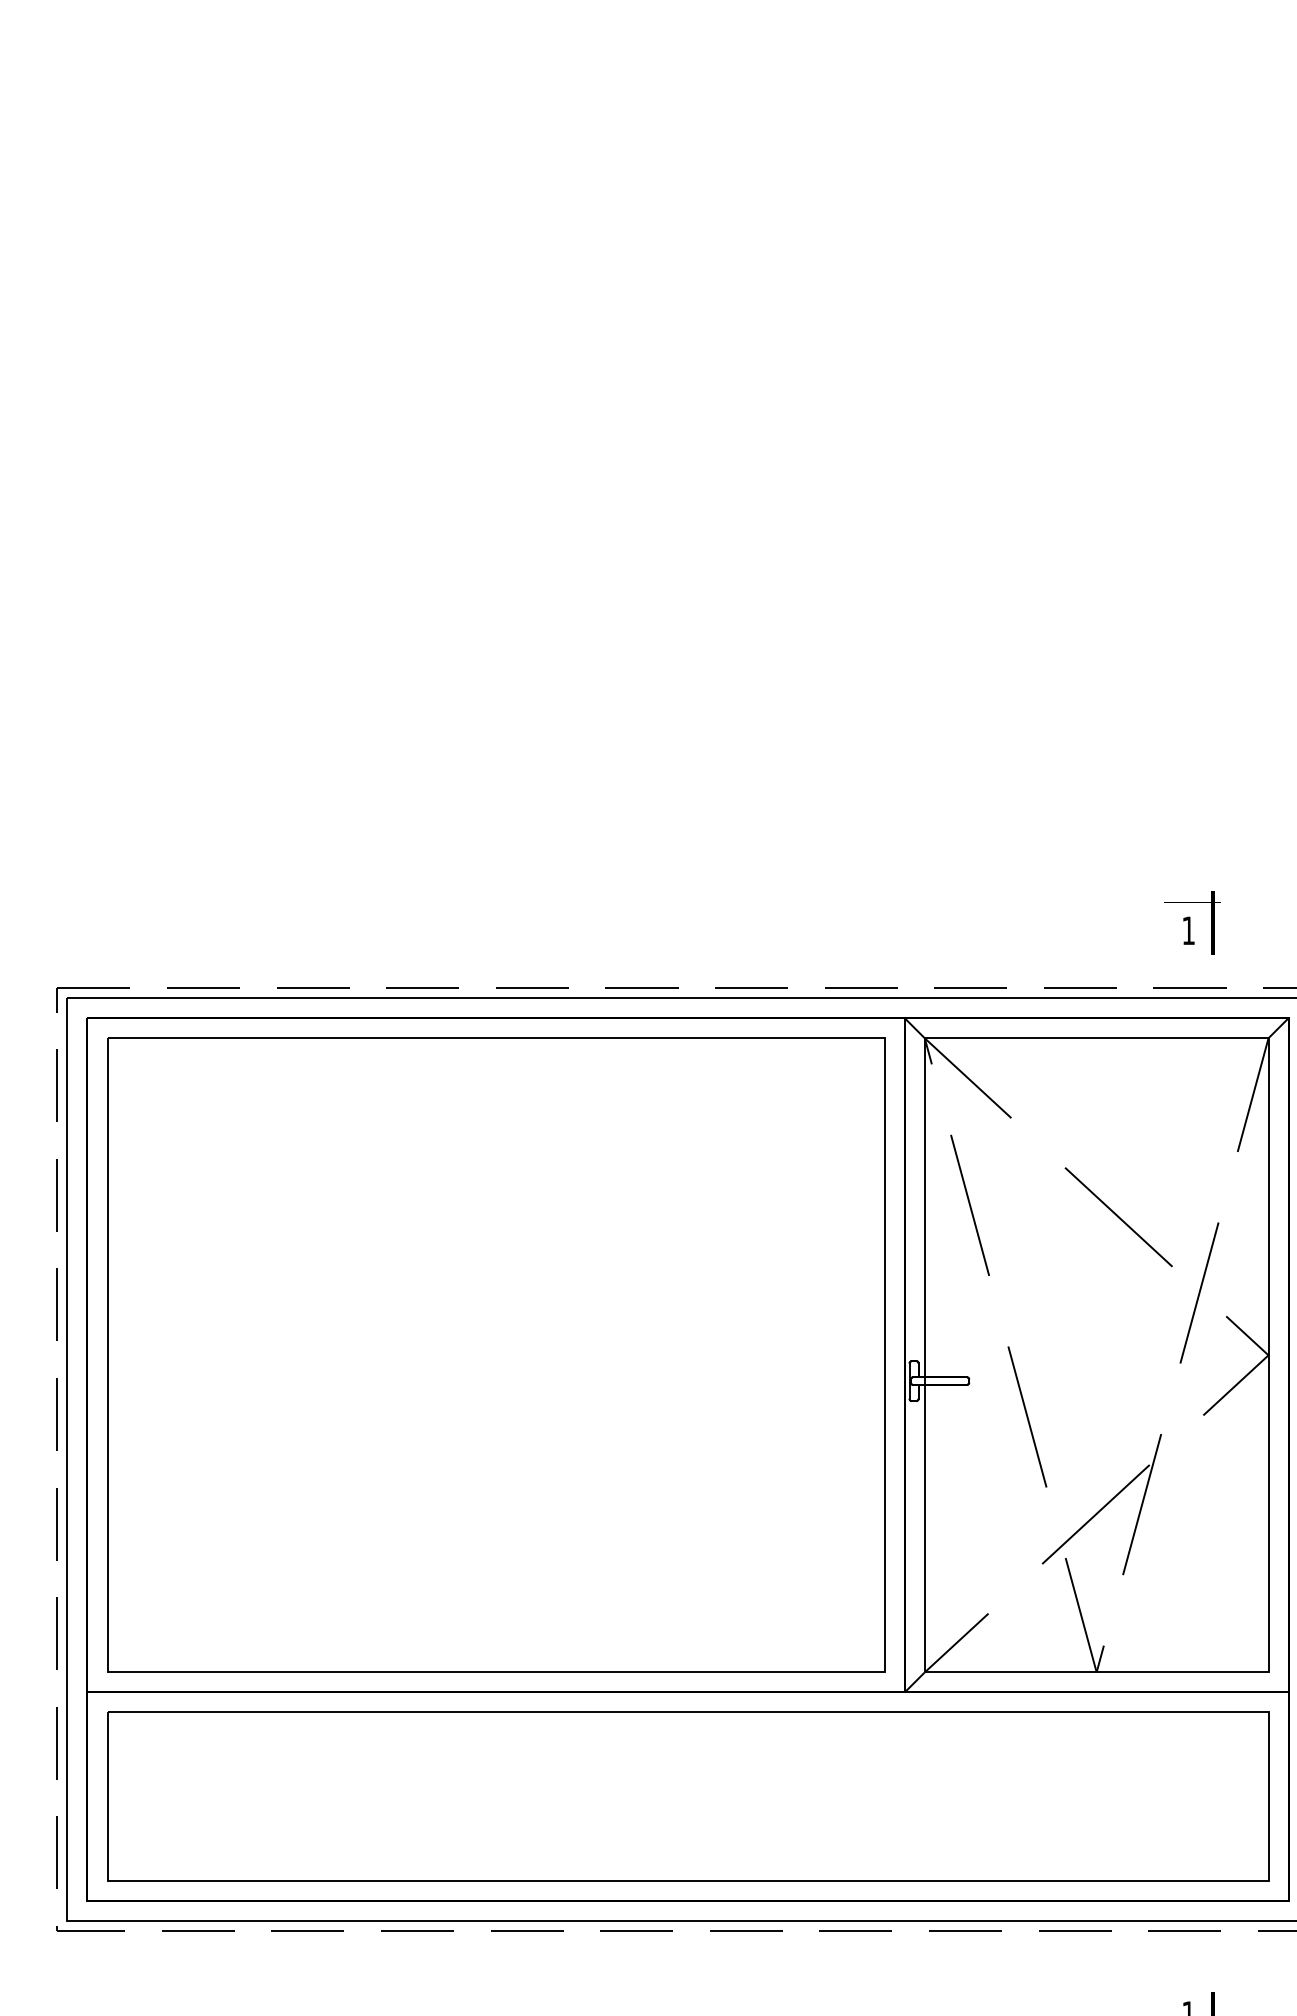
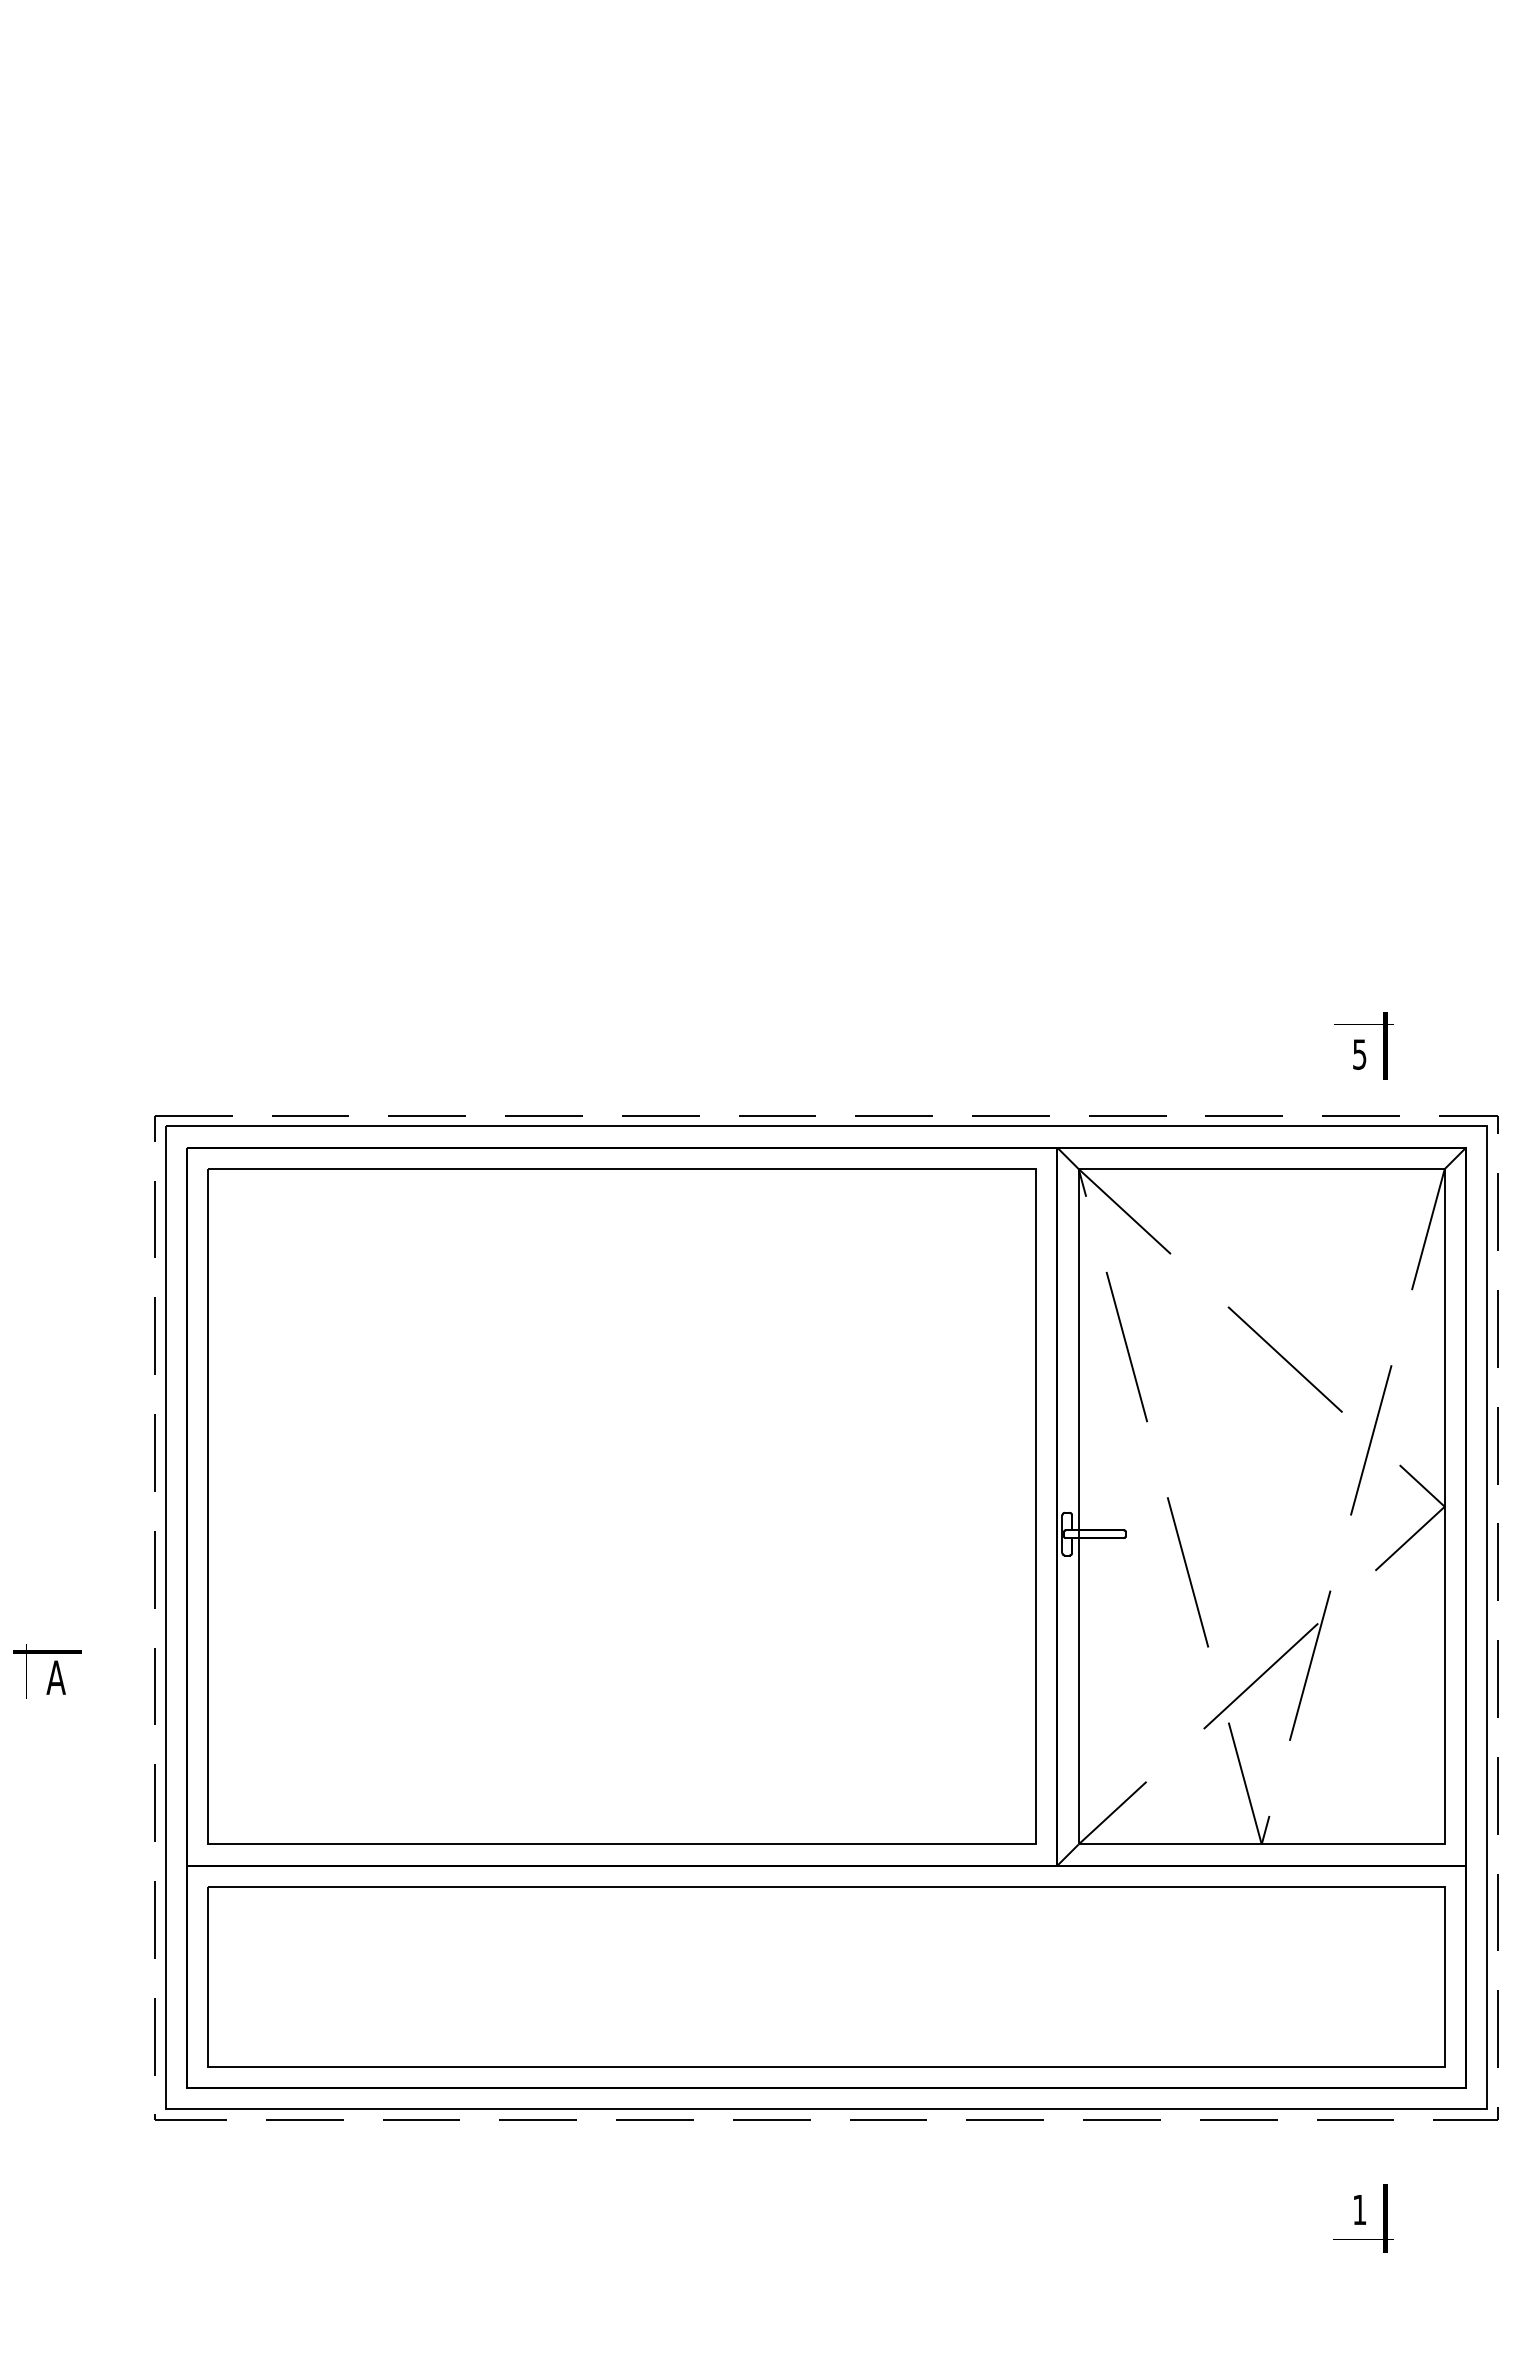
text: (1188, 930) -> (1359, 1054), 1 -> 5

